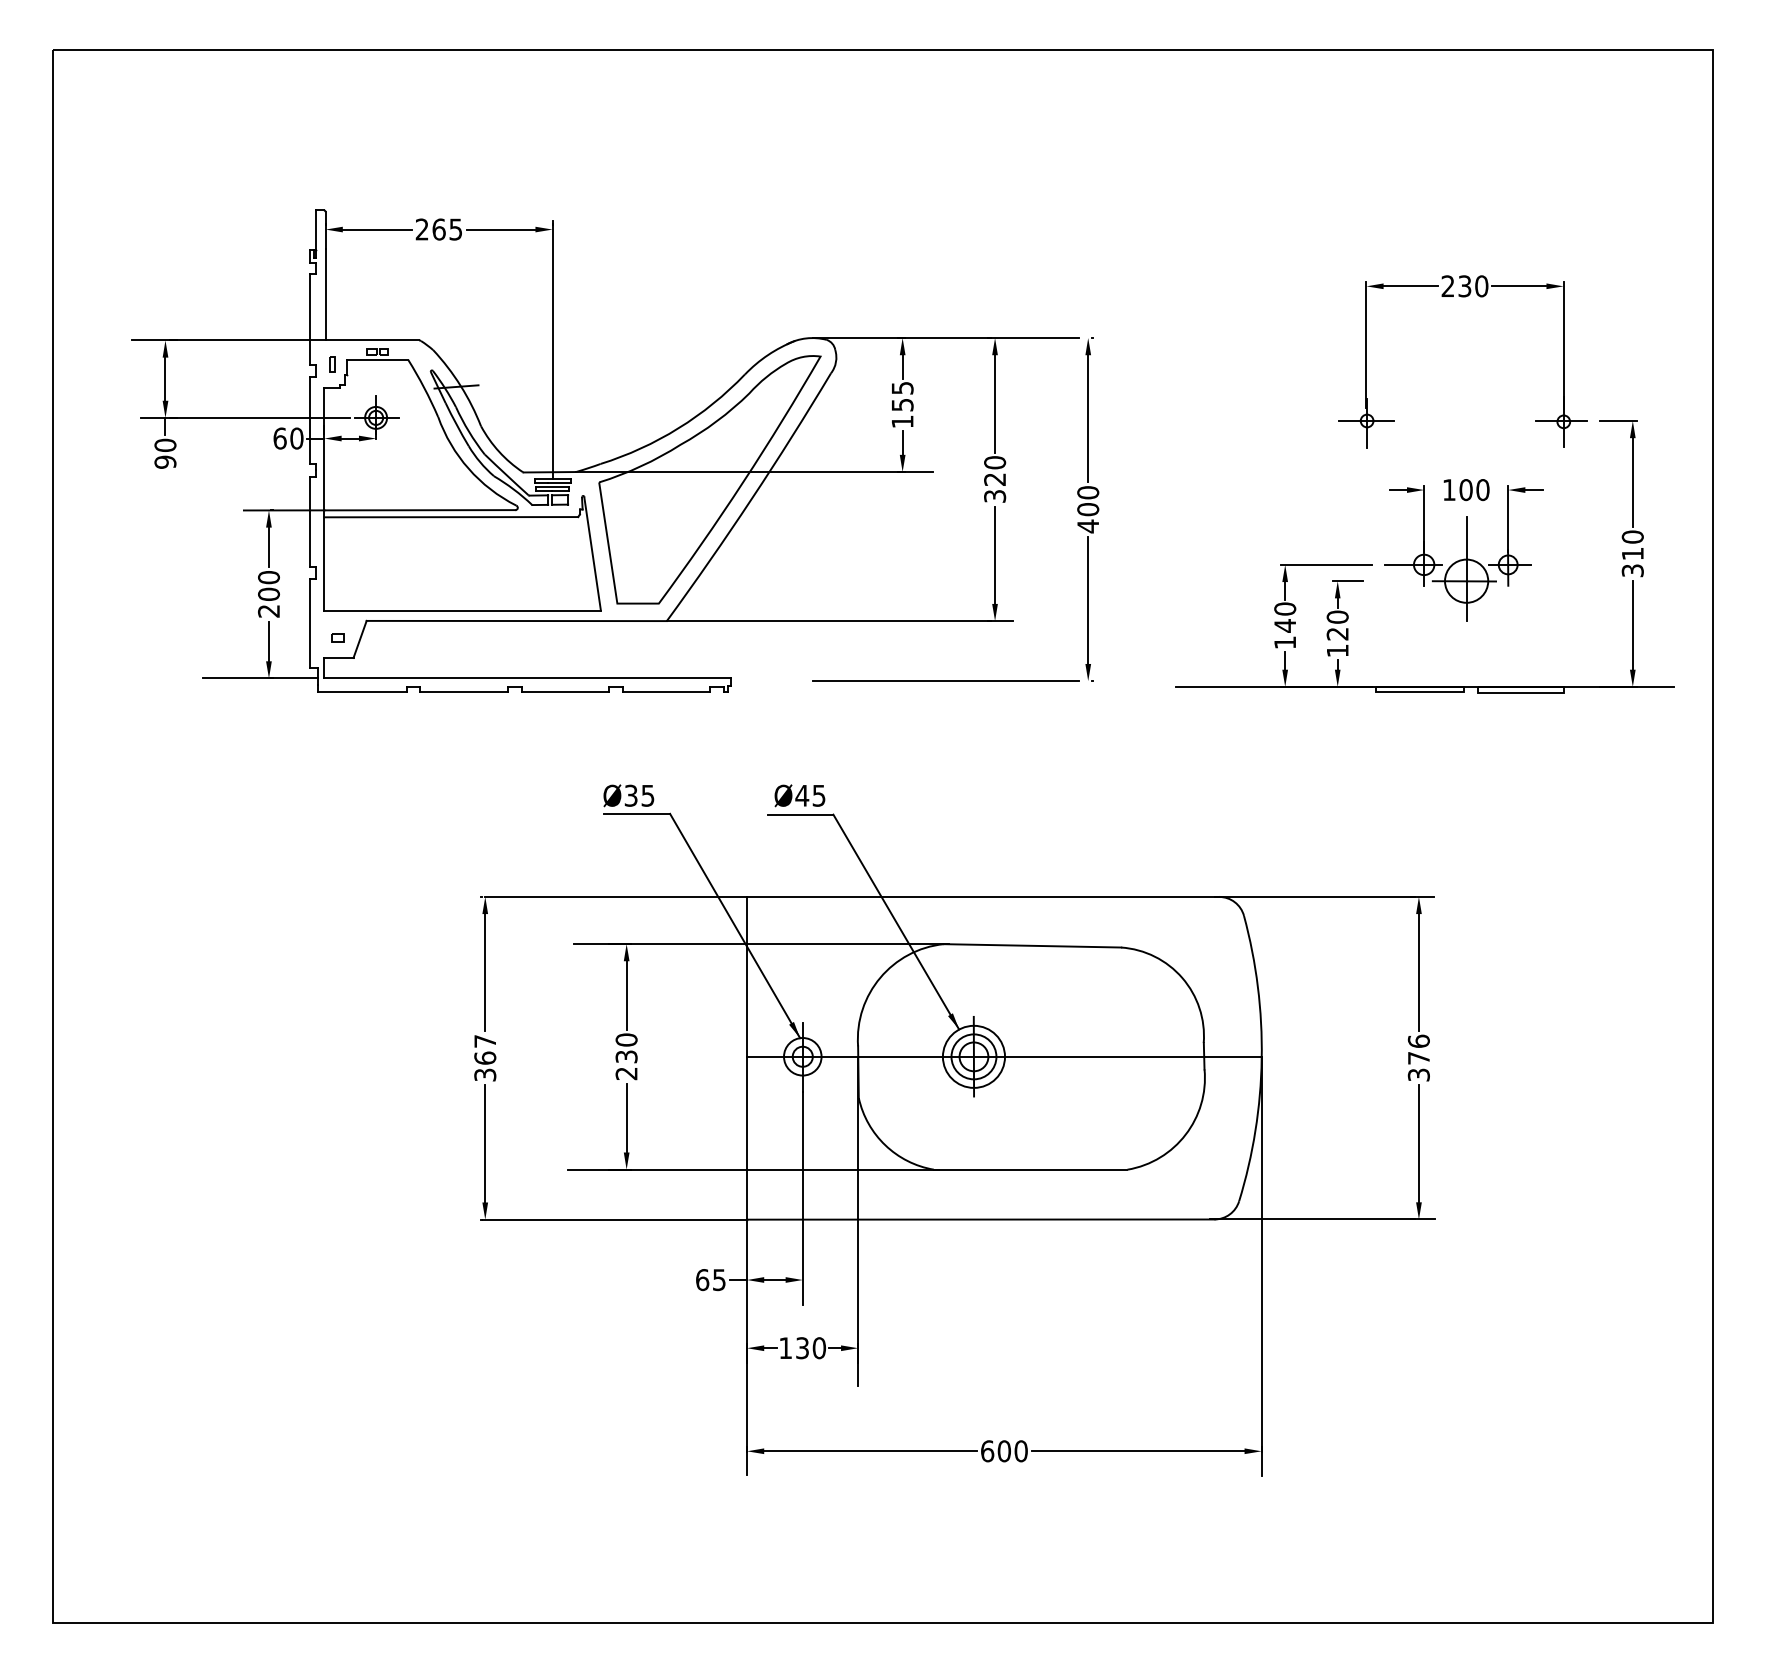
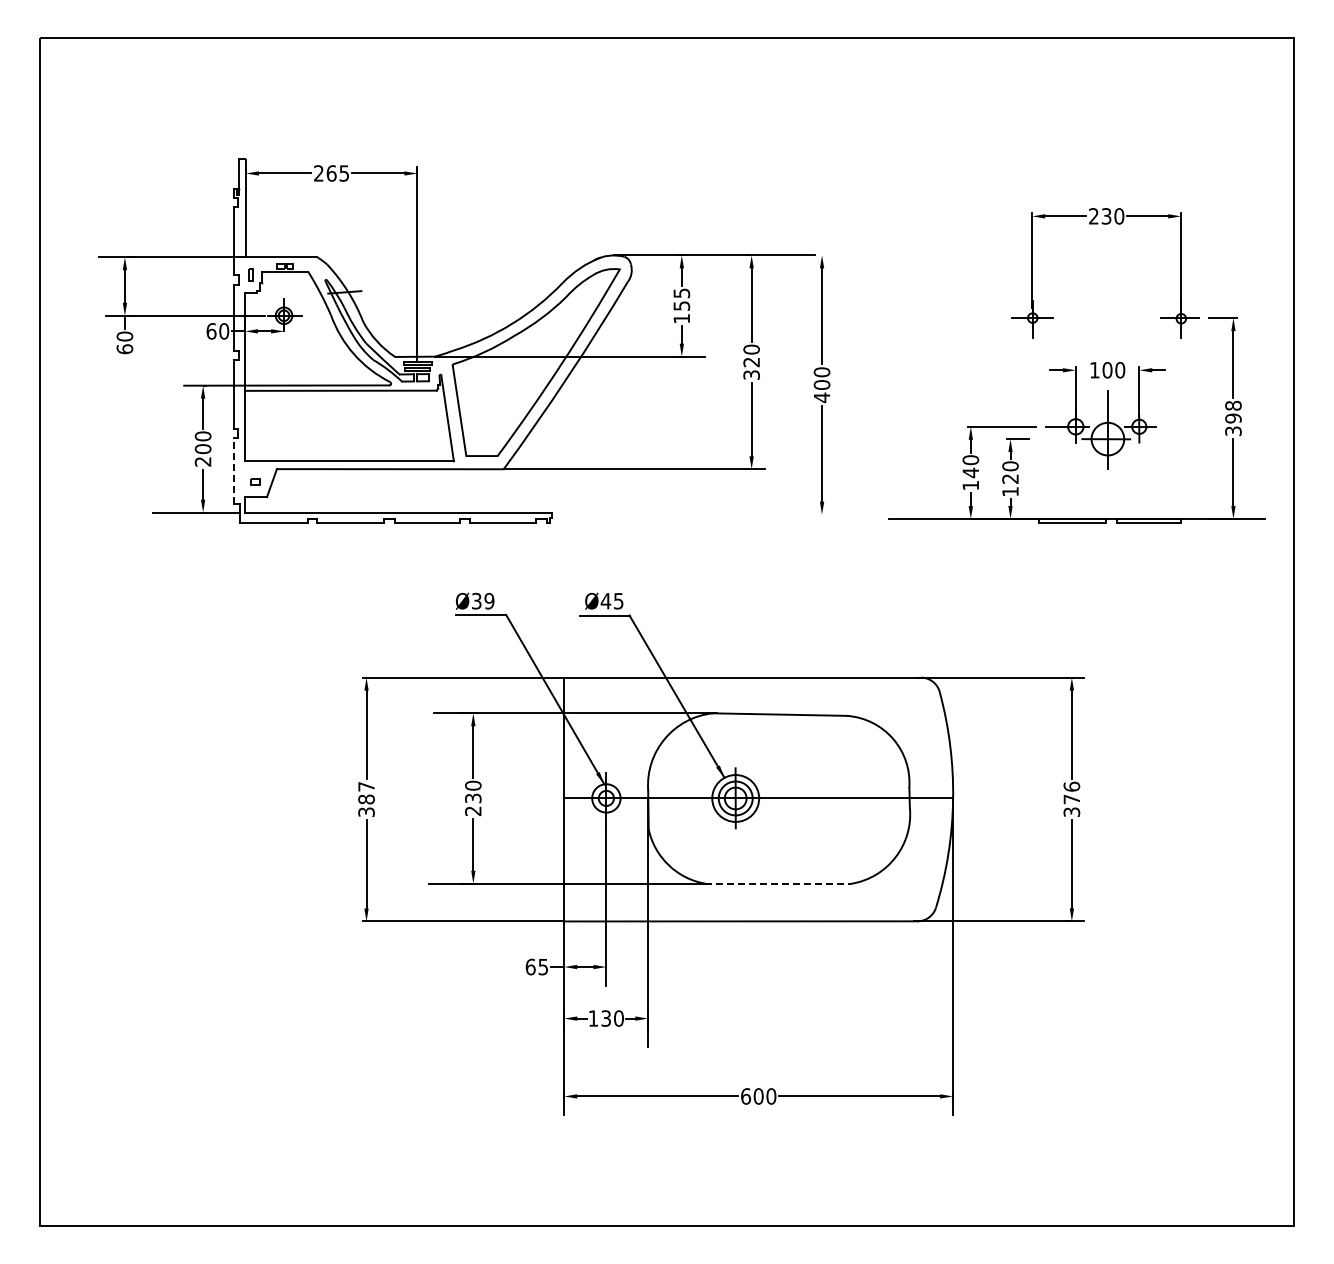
text: (164, 462) -> (124, 349), 90 -> 60
text: (1632, 544) -> (1233, 411), 310 -> 398
line: (310, 622) -> (234, 470), solid -> dashed
line: (944, 680) -> (713, 514), removed
text: (648, 794) -> (489, 600), Ø35 -> Ø39
text: (485, 1058) -> (366, 799), 367 -> 387
line: (1031, 1169) -> (779, 883), solid -> dashed

